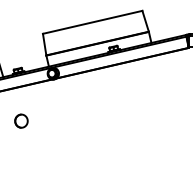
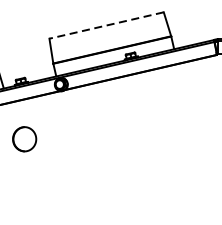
line: (92, 22) -> (106, 25), solid -> dashed
part: (21, 120) -> (24, 138), size x1.6

